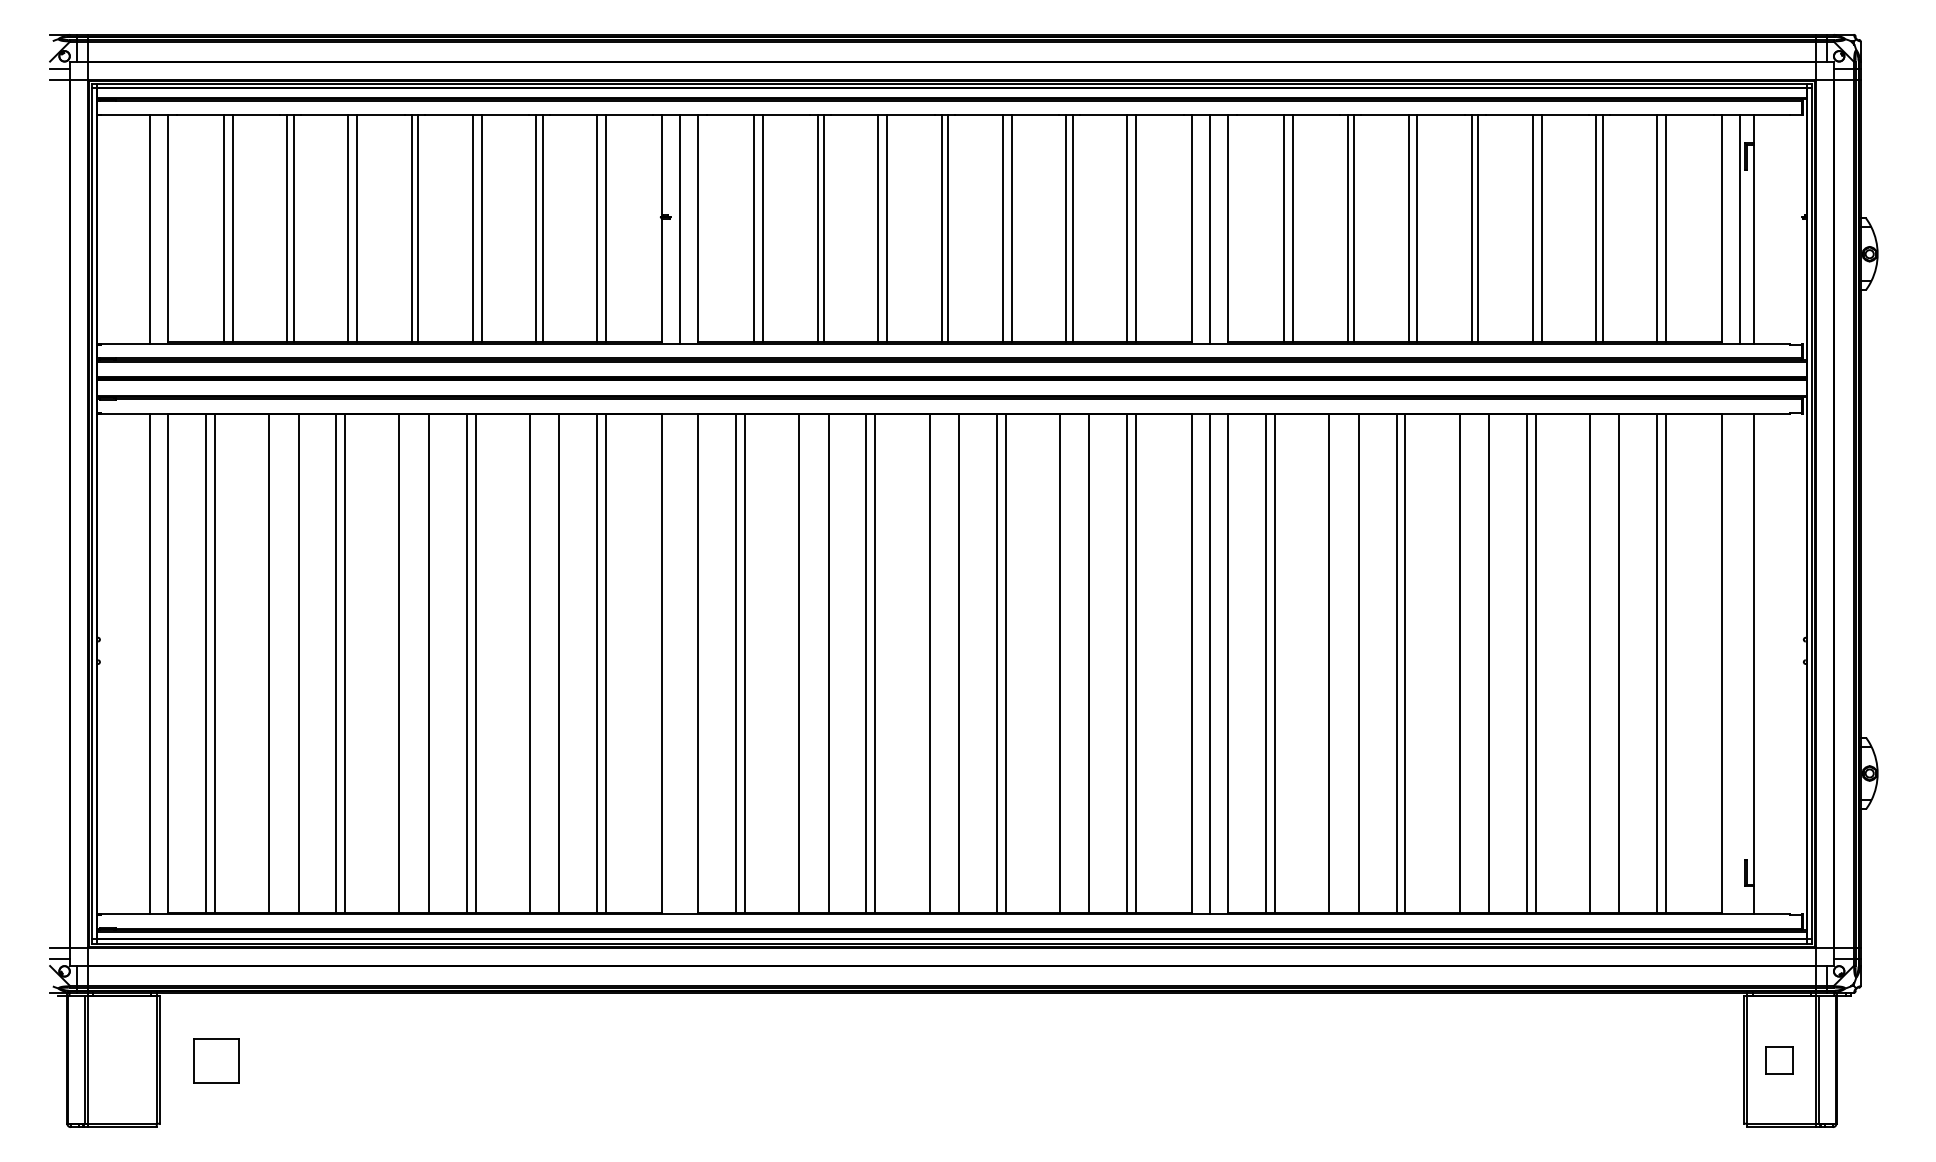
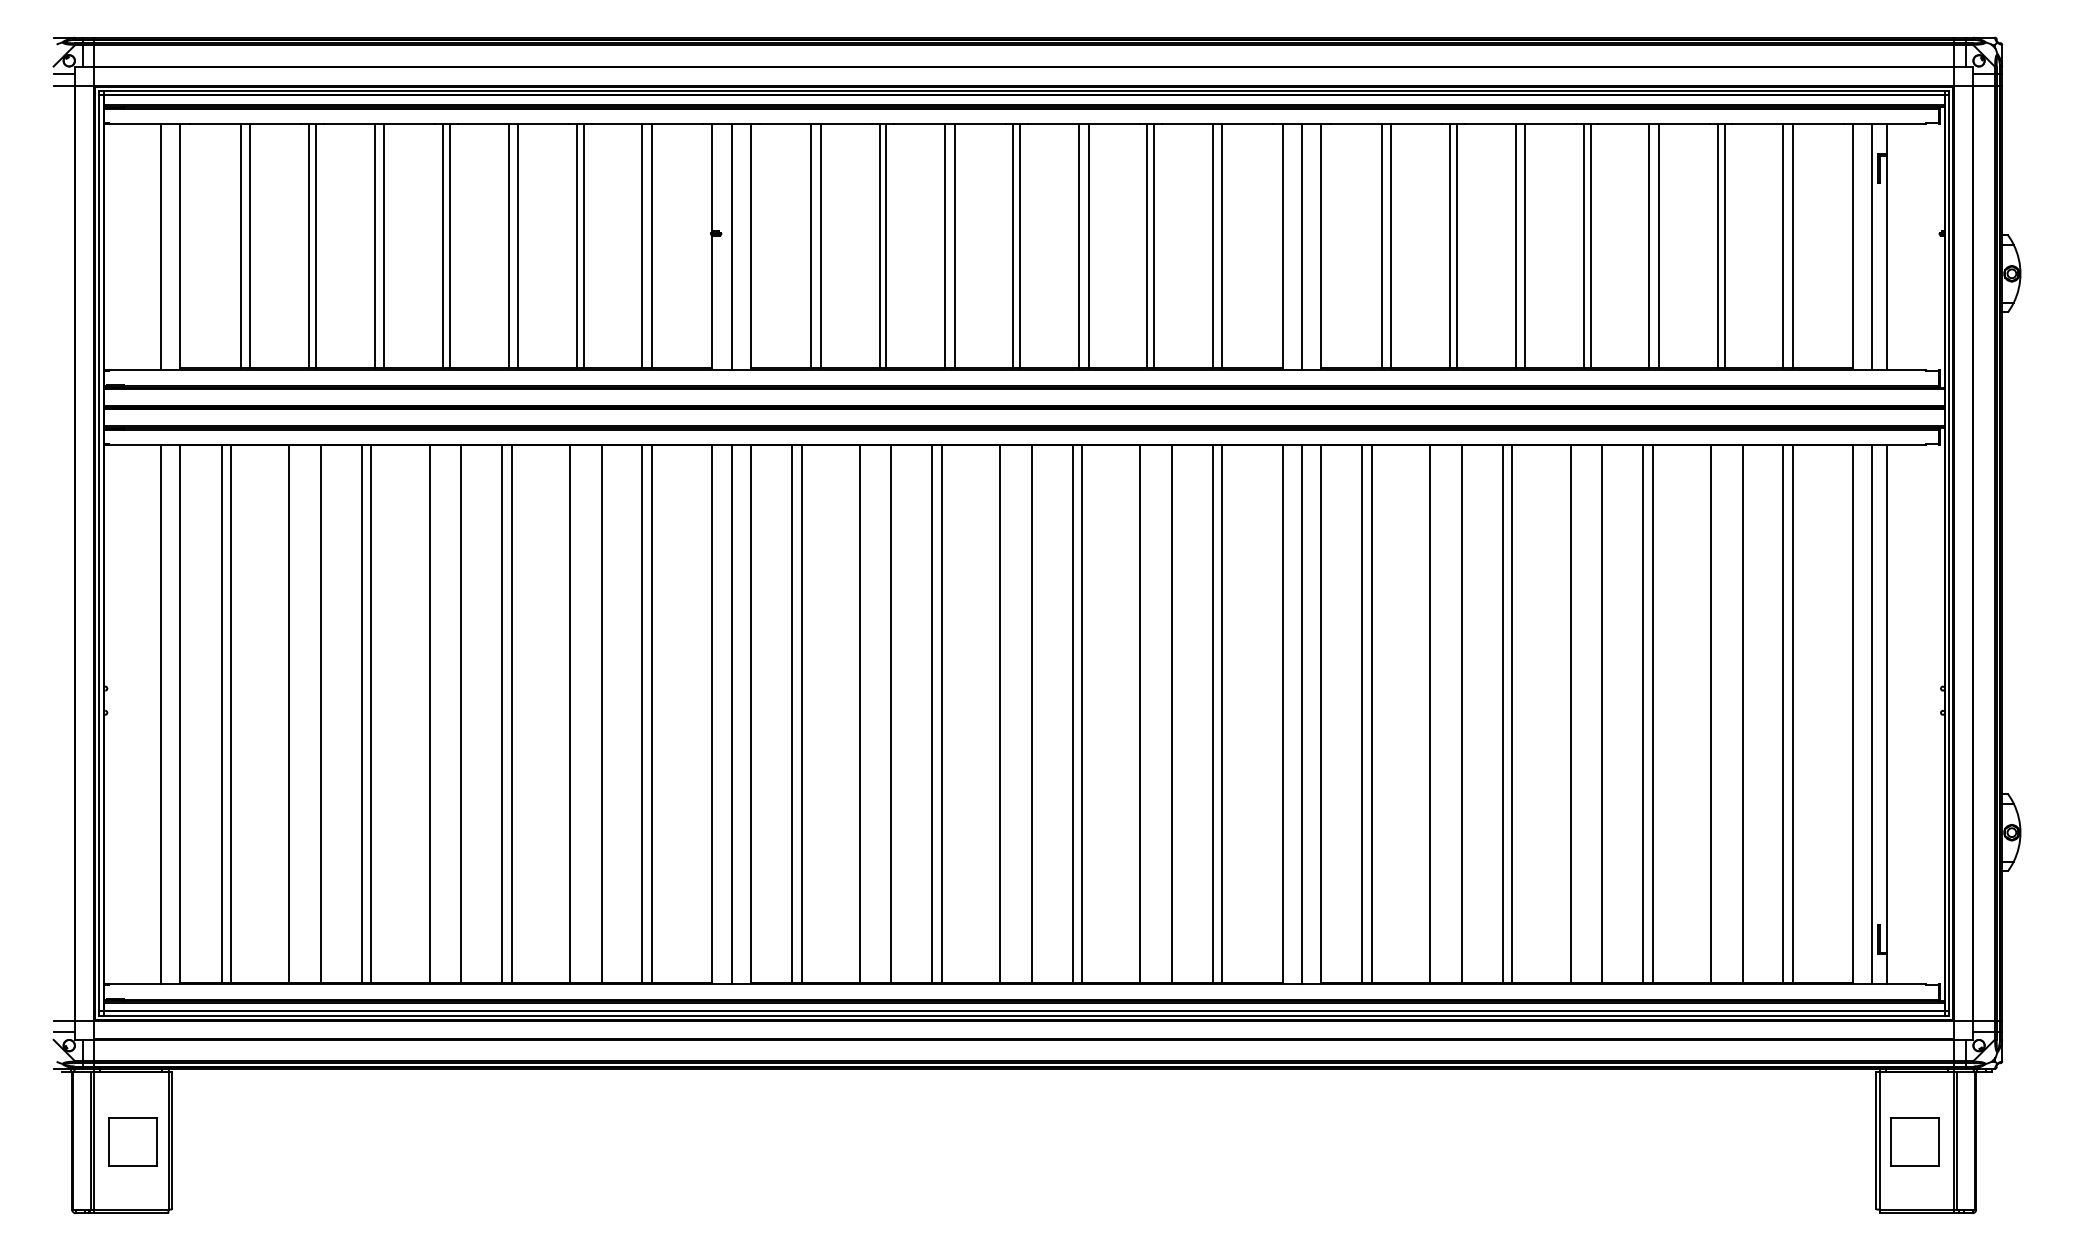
line: (679, 663) -> (731, 714), added
line: (1740, 663) -> (1872, 714), added
part: (216, 1060) -> (132, 1141), moved
part: (1779, 1060) -> (1914, 1141), size x1.67

